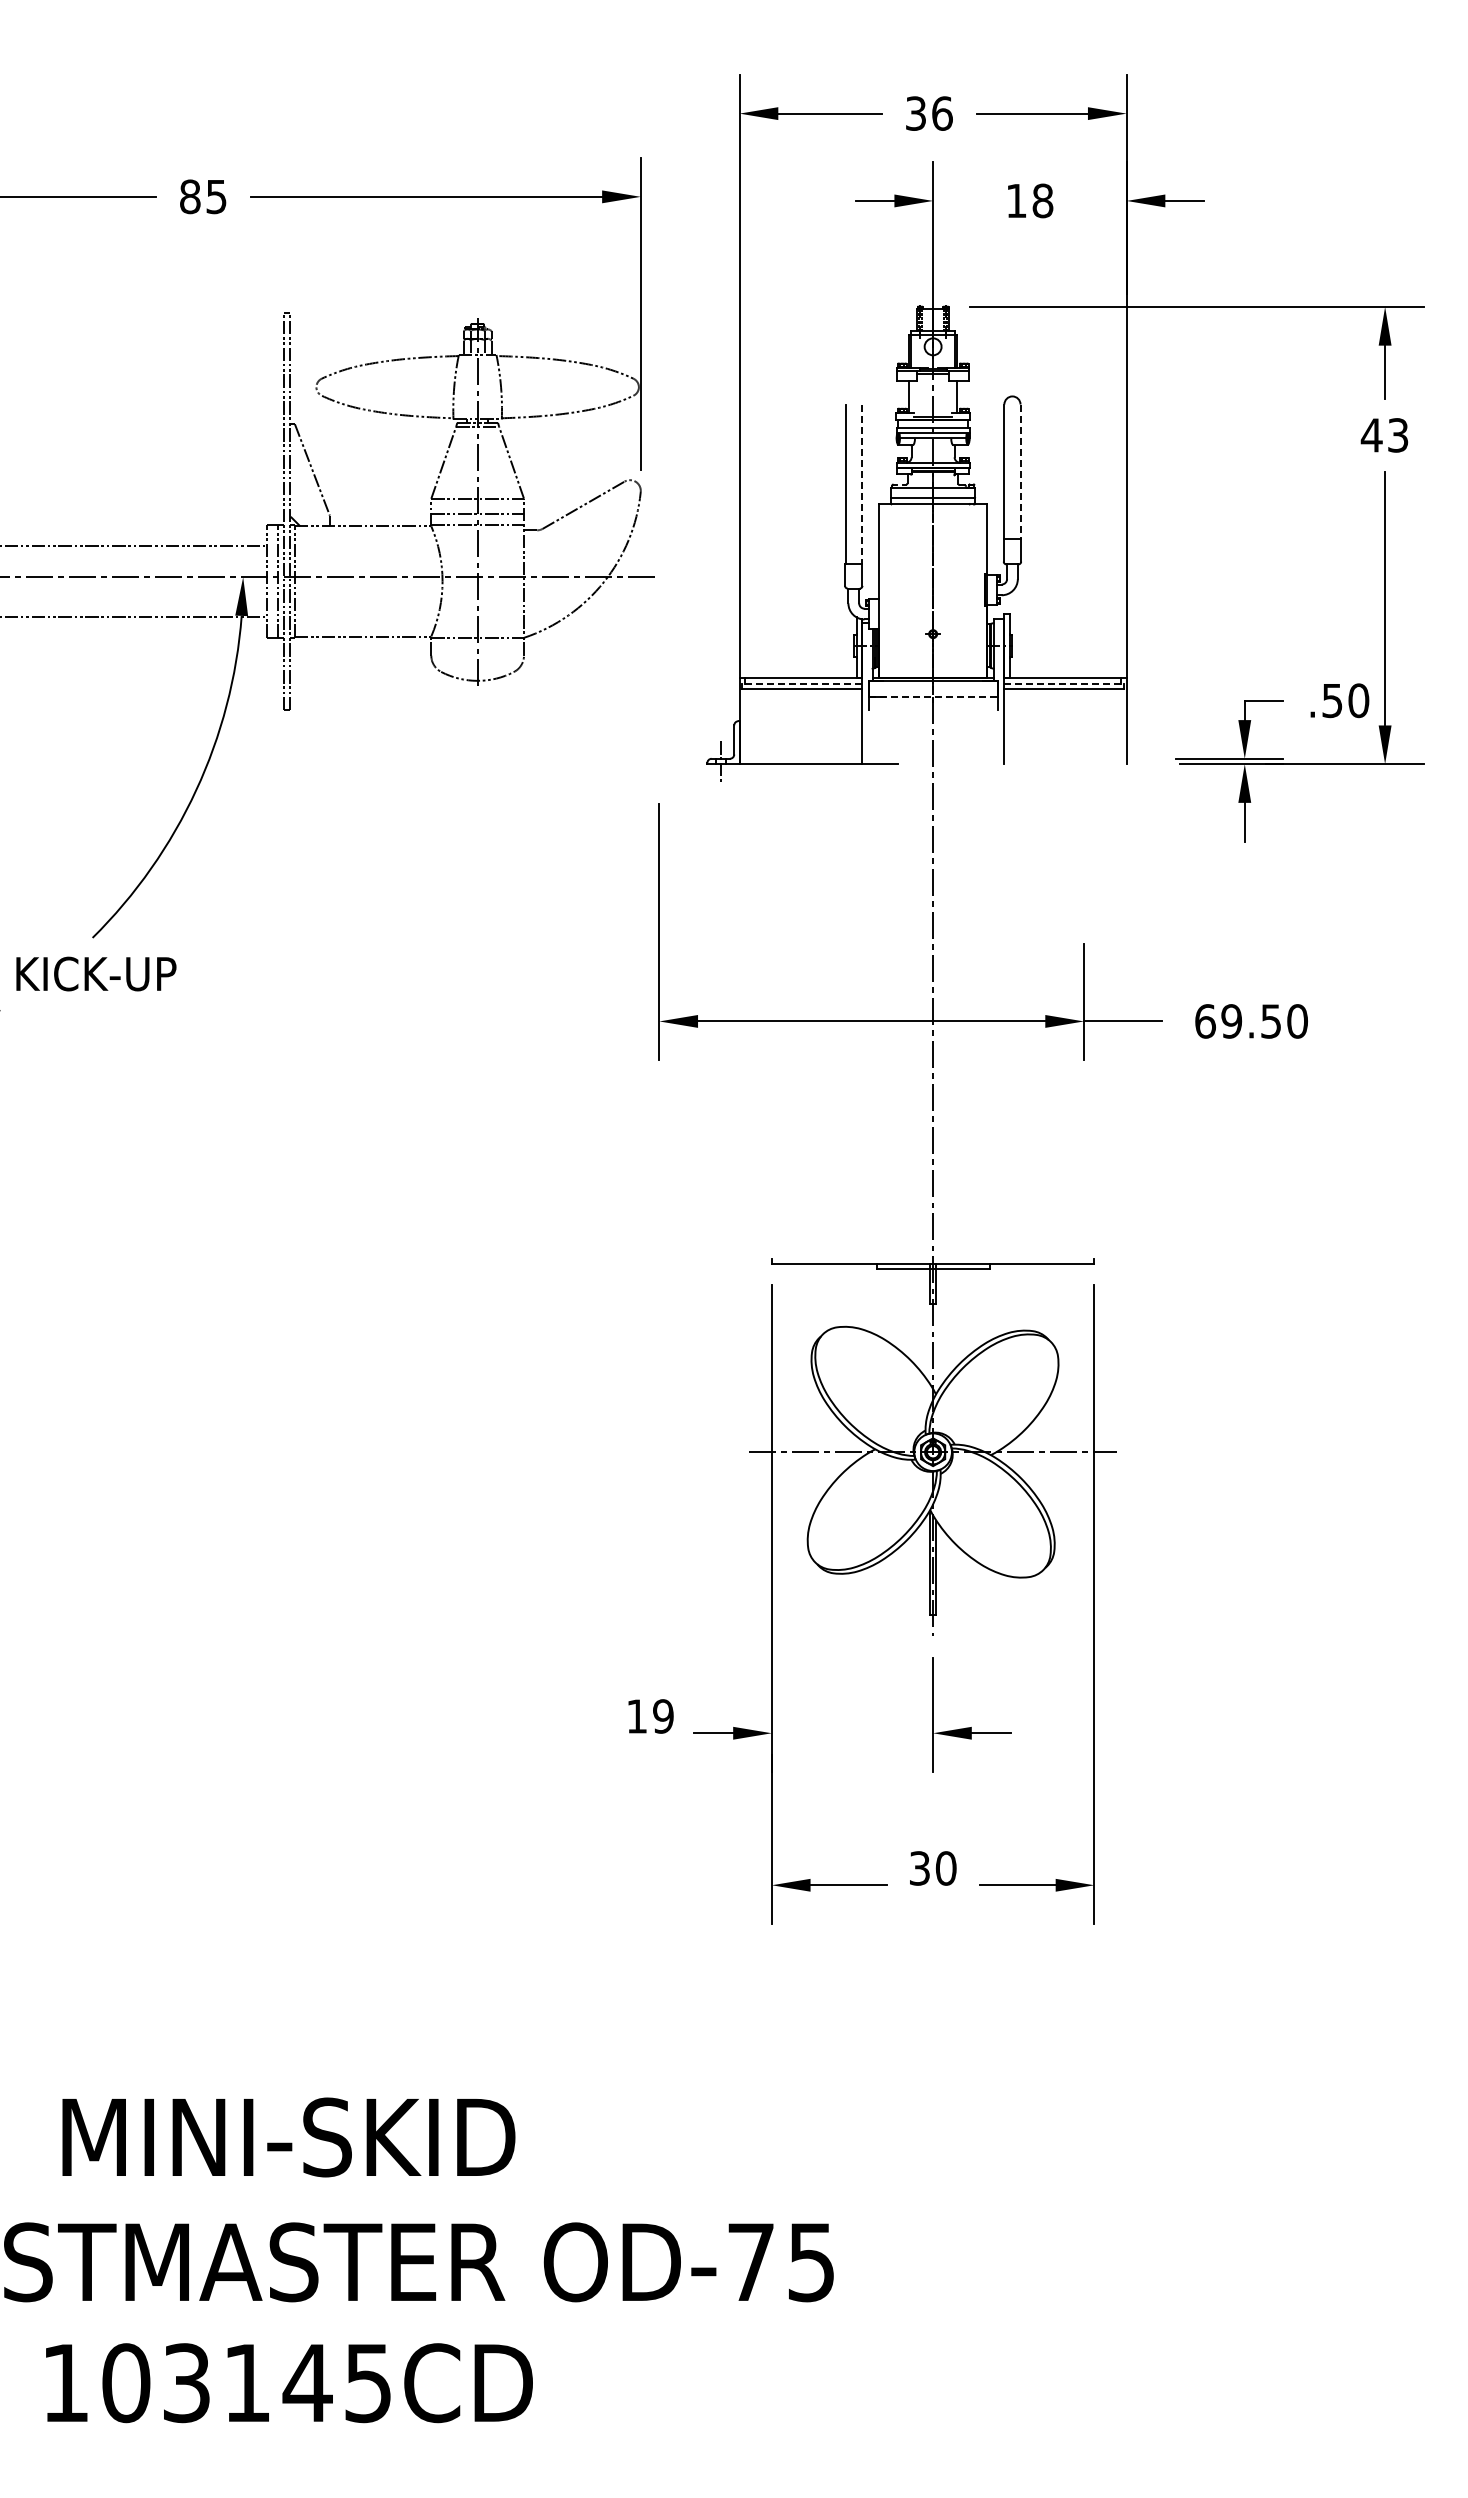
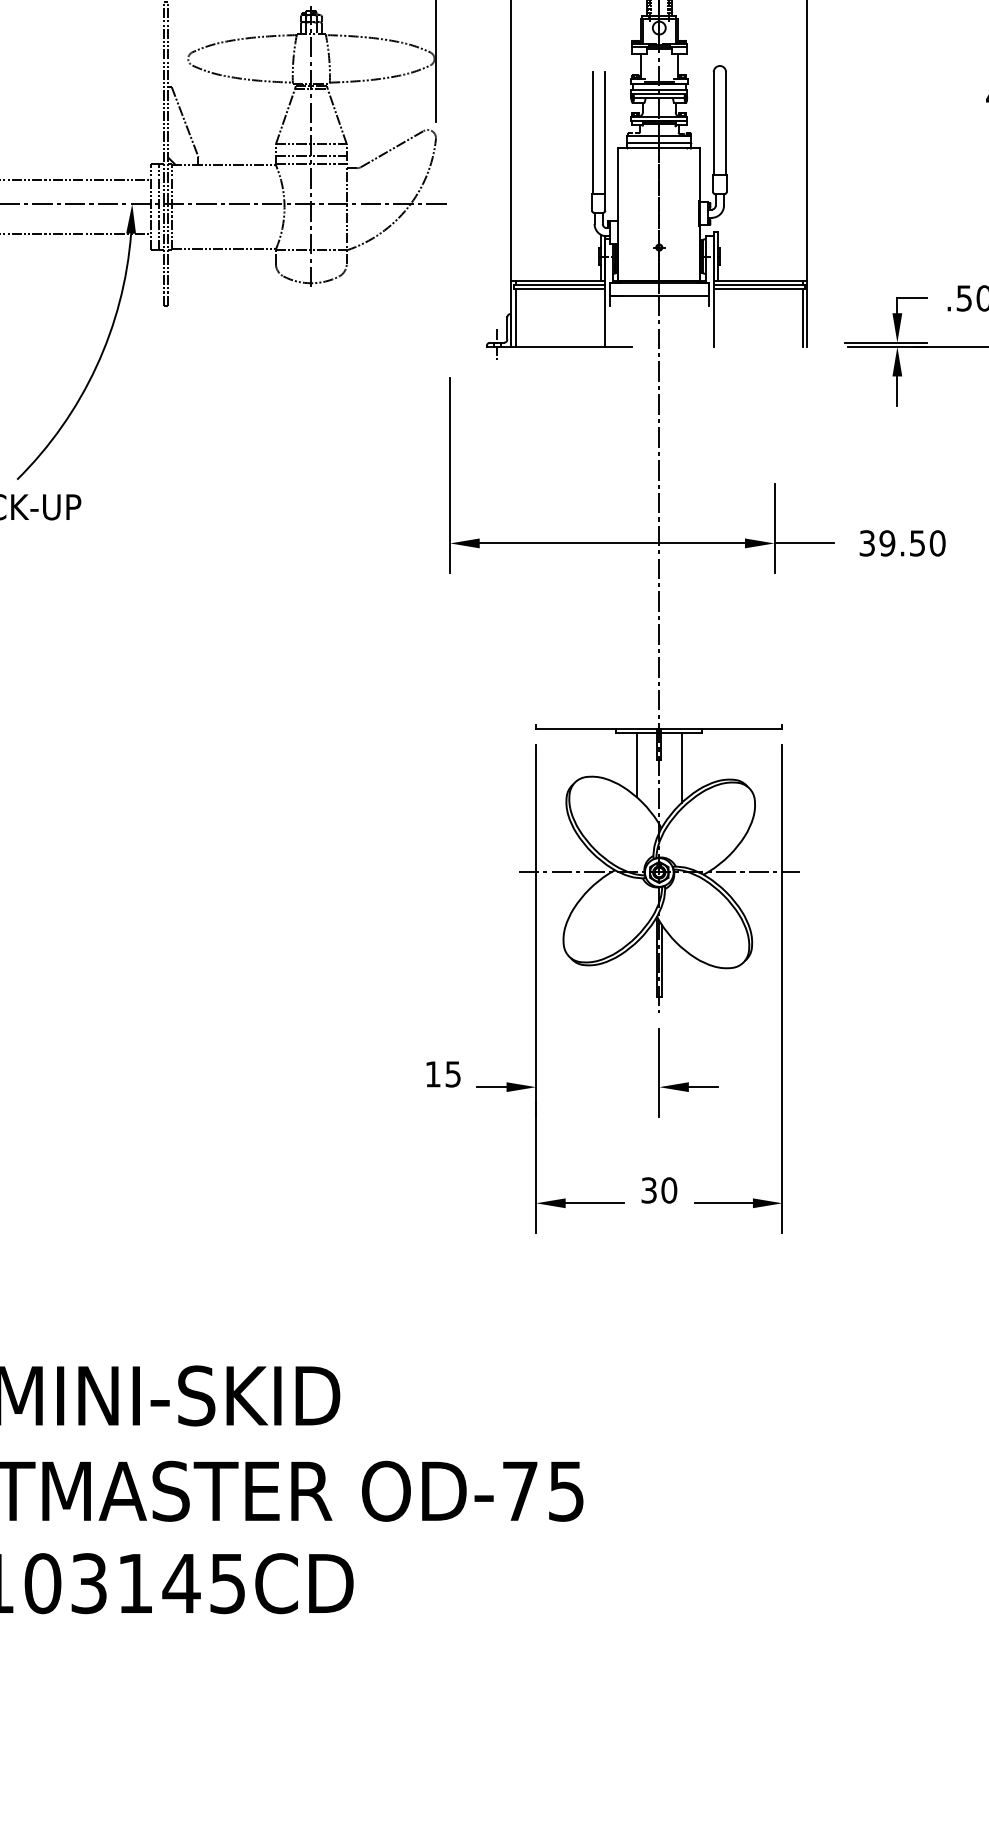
line: (1020, 472) -> (726, 124), dashed -> solid
line: (861, 484) -> (604, 133), dashed -> solid
line: (802, 683) -> (559, 285), dashed -> solid
line: (1064, 683) -> (759, 285), dashed -> solid
line: (933, 696) -> (659, 295), dashed -> solid
line: (744, 726) -> (515, 318), added
line: (1121, 726) -> (803, 318), added
text: (1205, 1021) -> (867, 543), 69.50 -> 39.50
line: (903, 1311) -> (636, 764), added
line: (962, 1314) -> (681, 767), added
text: (663, 1716) -> (453, 1074), 19 -> 15

